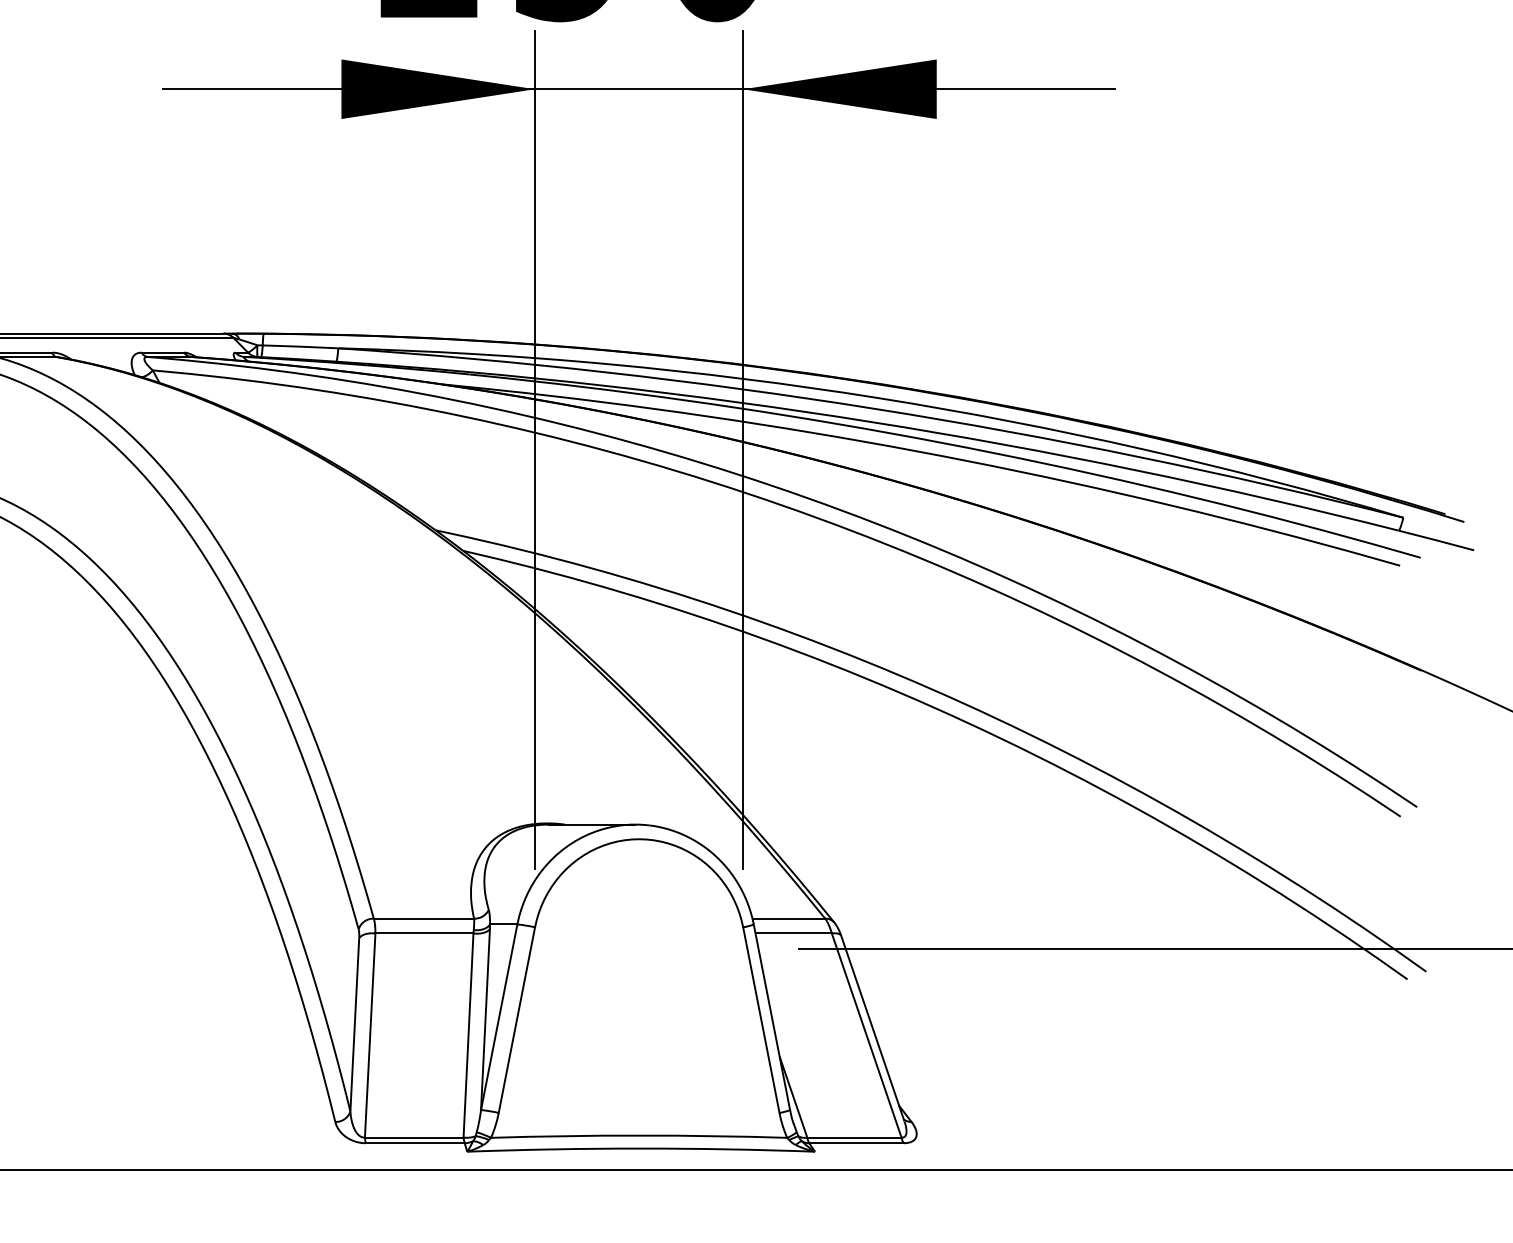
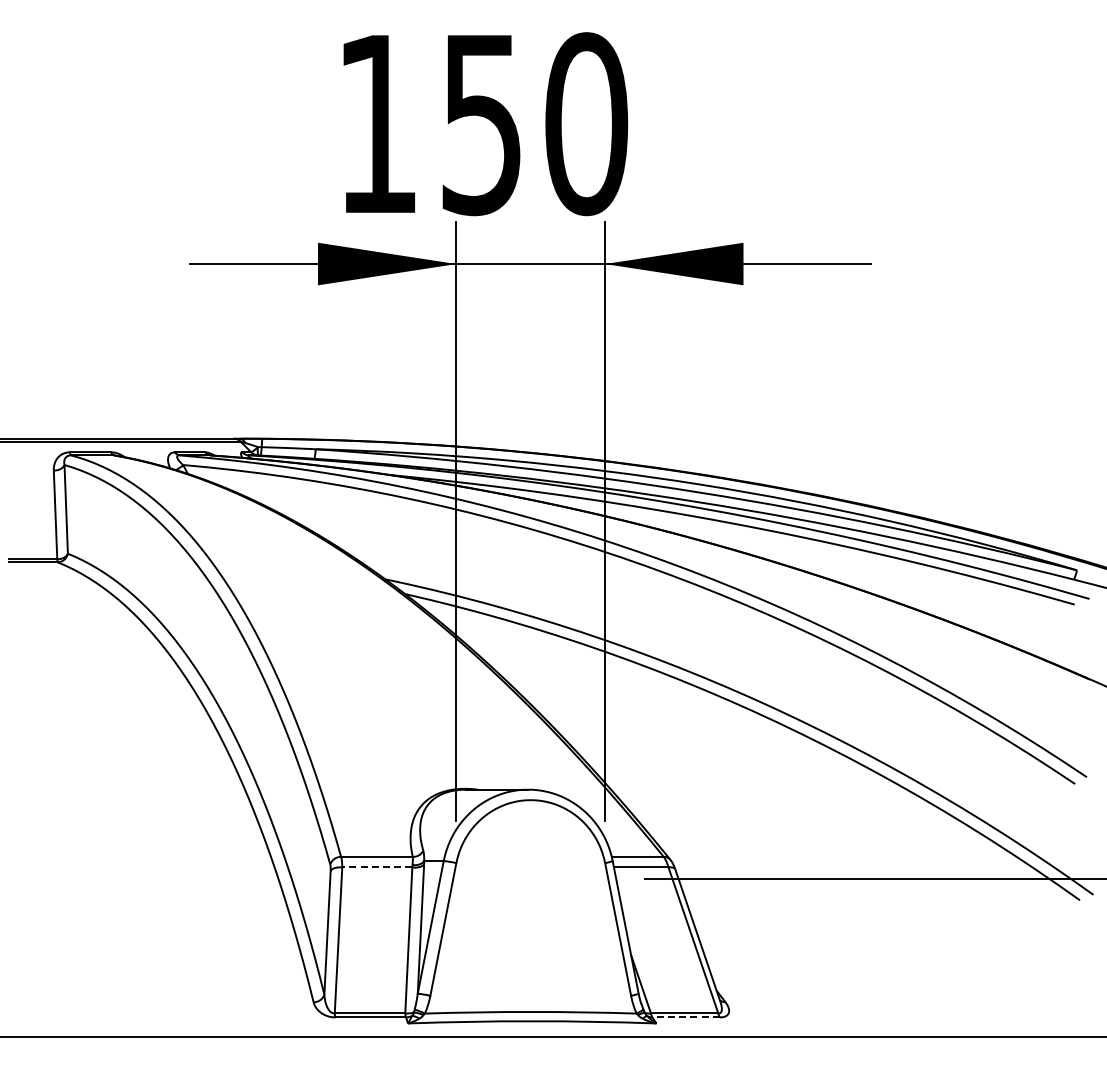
line: (423, 933) -> (376, 867), solid -> dashed
line: (857, 1143) -> (686, 1017), solid -> dashed

